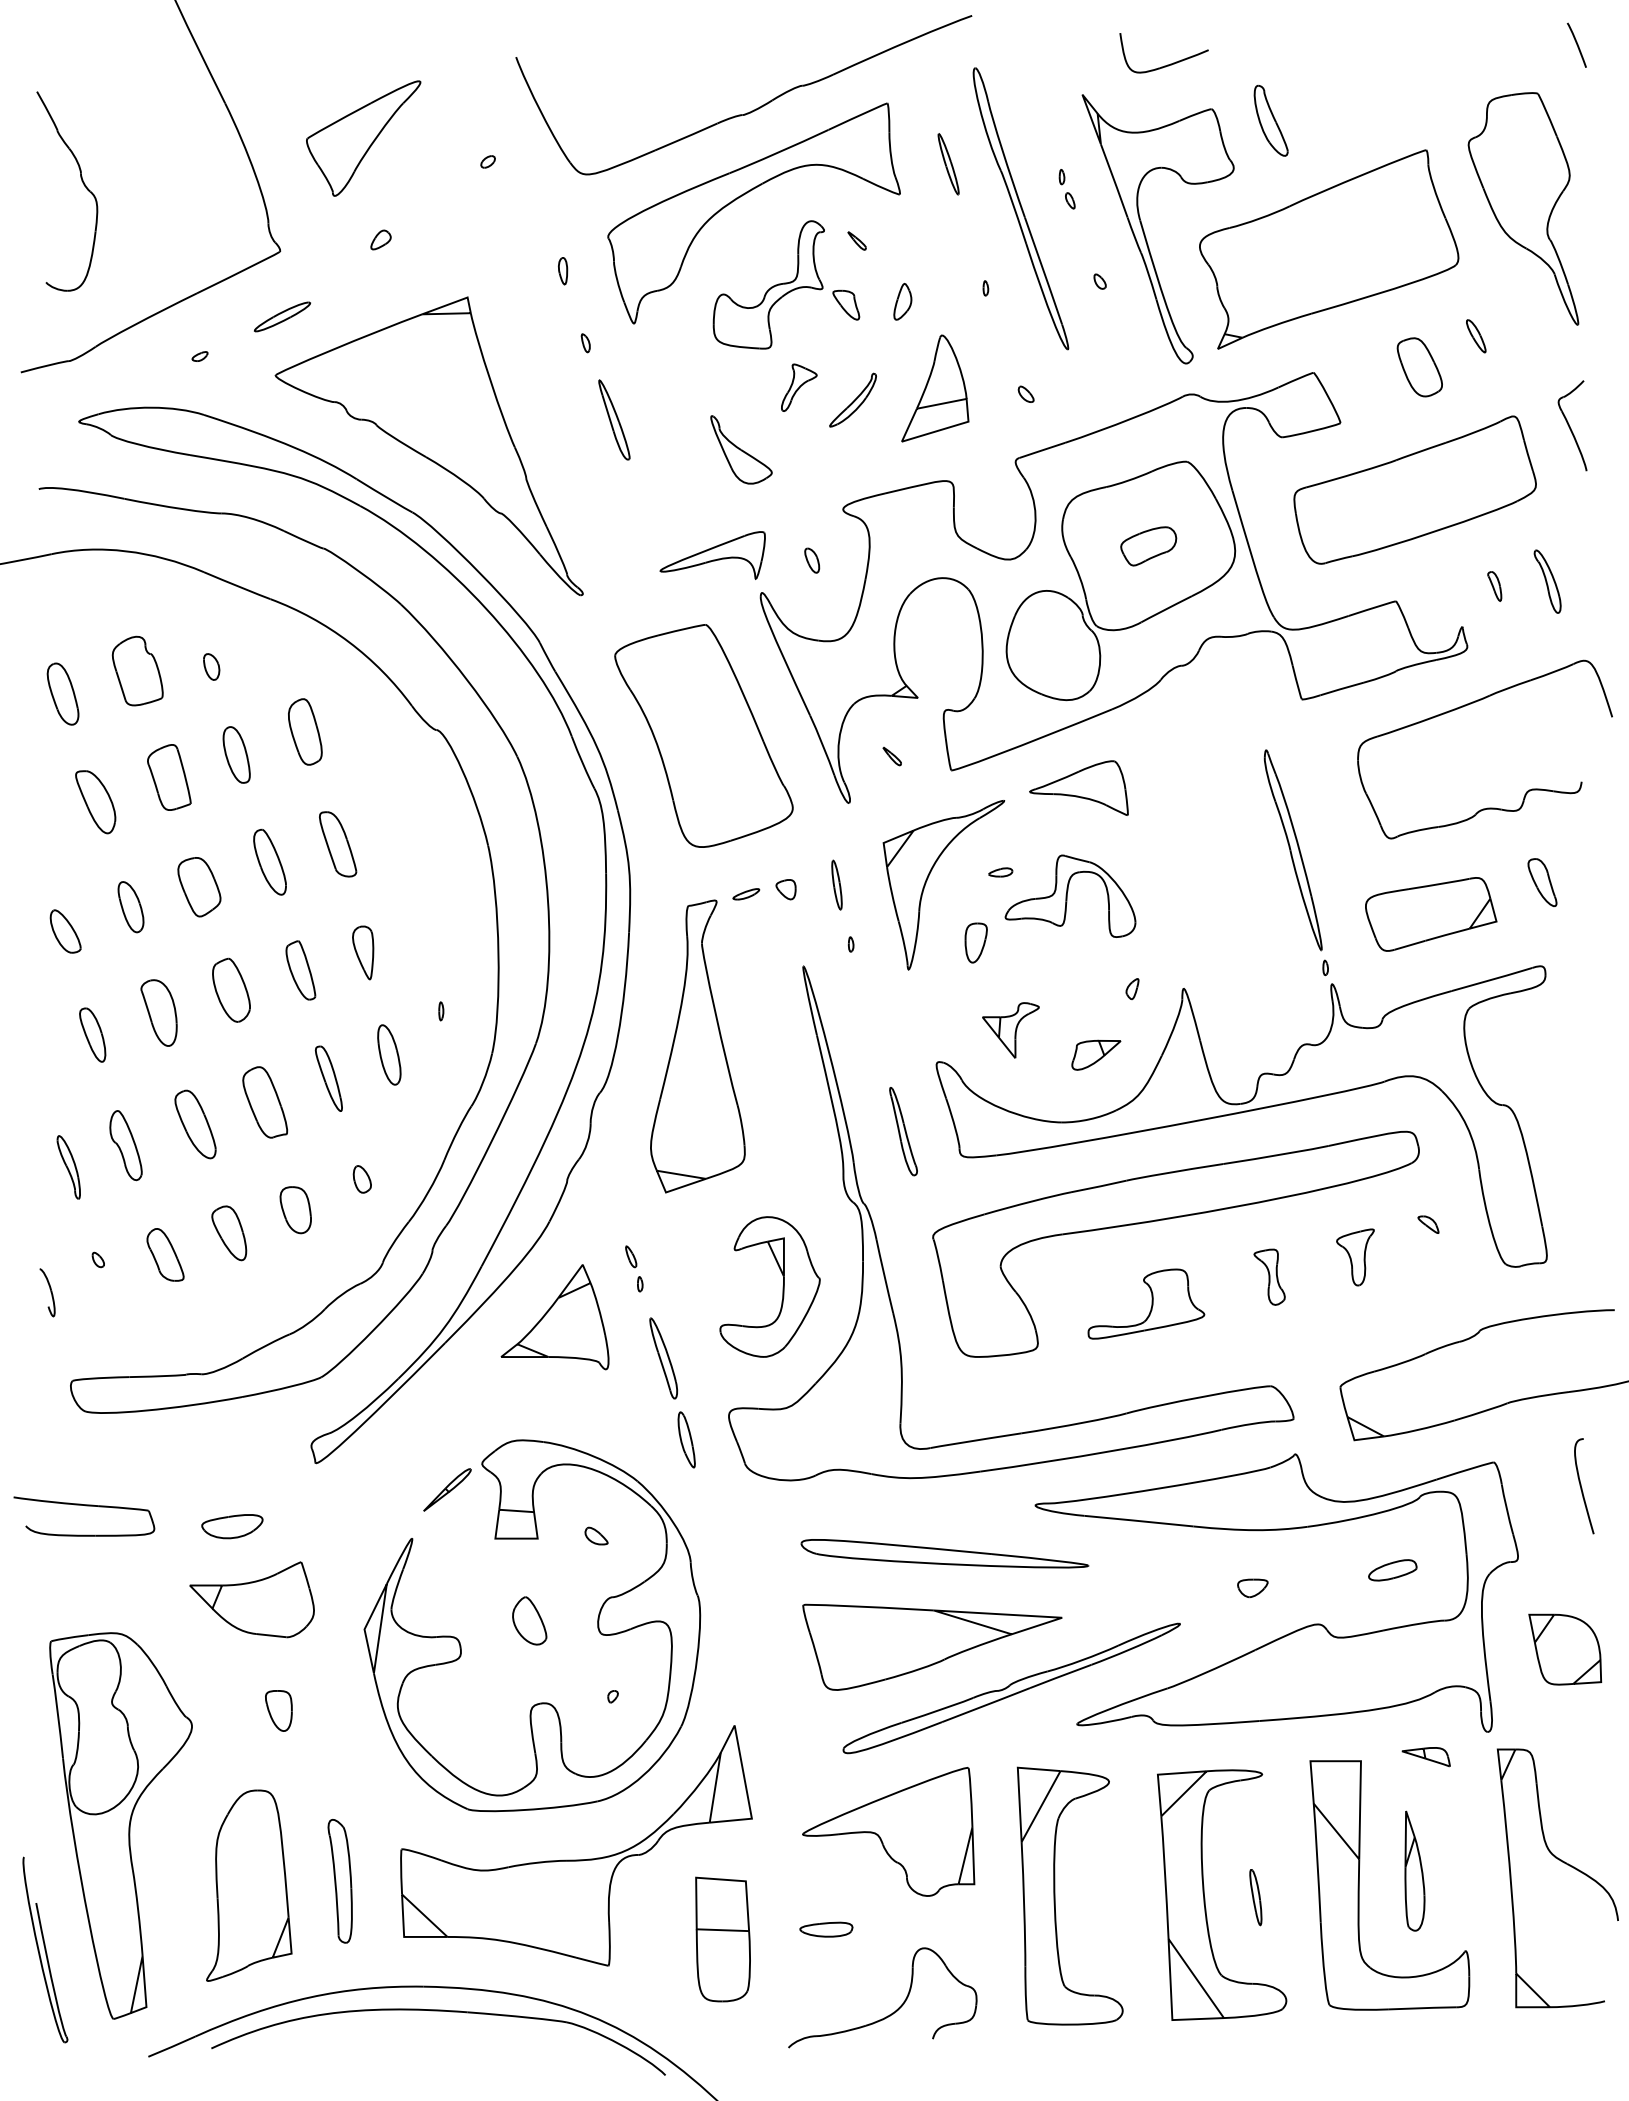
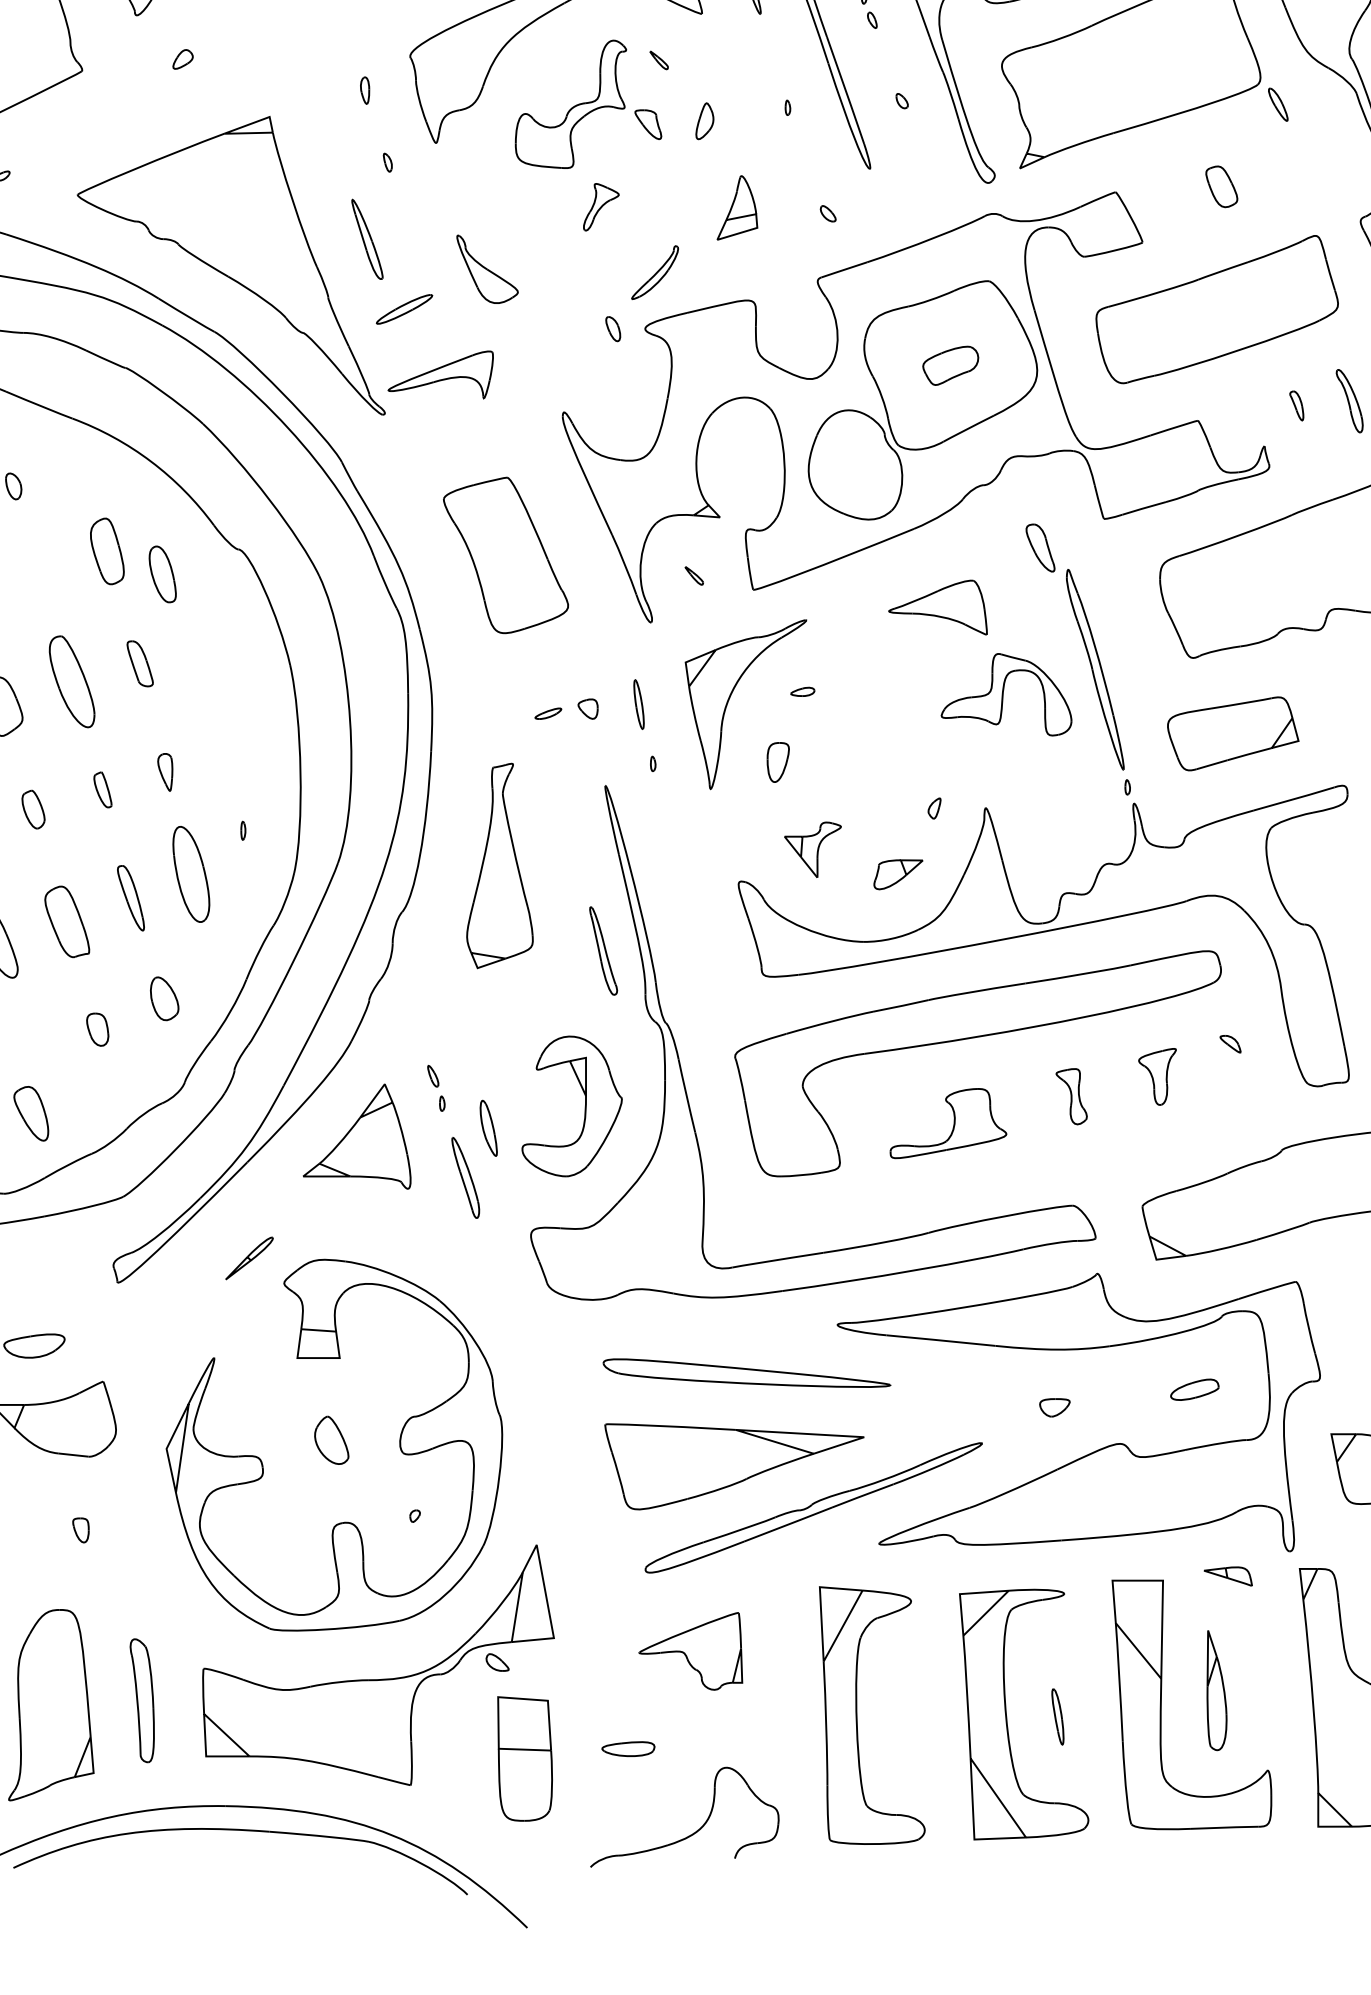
part: (282, 316) -> (404, 308), moved
part: (1476, 336) -> (1278, 104), moved
part: (1419, 367) -> (1221, 186), size x0.7
part: (935, 388) -> (737, 207), size x0.6
part: (852, 399) -> (654, 271), moved
part: (614, 419) -> (367, 238), moved
part: (741, 449) -> (487, 268), moved
part: (712, 555) -> (440, 374), moved
part: (812, 560) -> (613, 328), moved
part: (703, 735) -> (505, 554), size x0.7
part: (236, 754) -> (162, 573), moved
part: (1078, 787) -> (937, 606), moved
part: (338, 844) -> (140, 663), size x0.7
part: (269, 861) -> (71, 680), size x1.4
part: (1542, 882) -> (1040, 547), moved
part: (1070, 895) -> (1006, 693), moved
part: (363, 952) -> (165, 771), size x0.7
part: (300, 970) -> (102, 789), size x0.6
part: (231, 989) -> (33, 808), size x0.6
part: (697, 1046) -> (499, 865), size x0.7
part: (389, 1054) -> (191, 873), size x1.6
part: (903, 1131) -> (603, 950), moved
part: (361, 1179) -> (163, 998), size x1.6
part: (295, 1210) -> (97, 1029), size x0.7
part: (229, 1233) -> (31, 1113), moved
part: (686, 1439) -> (488, 1127), moved
part: (447, 1489) -> (249, 1257), moved
part: (596, 1535) -> (497, 1661), moved
part: (278, 1710) -> (80, 1529), size x0.6
part: (888, 1831) -> (690, 1650), size x0.6

